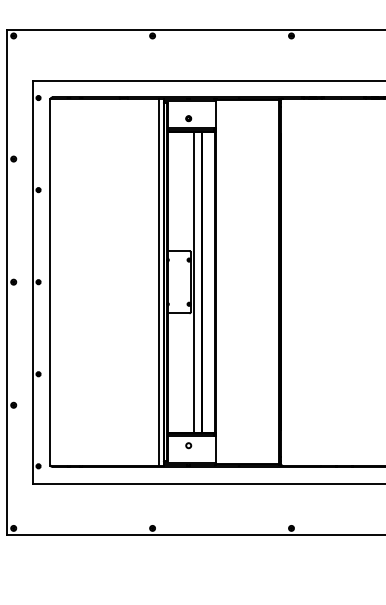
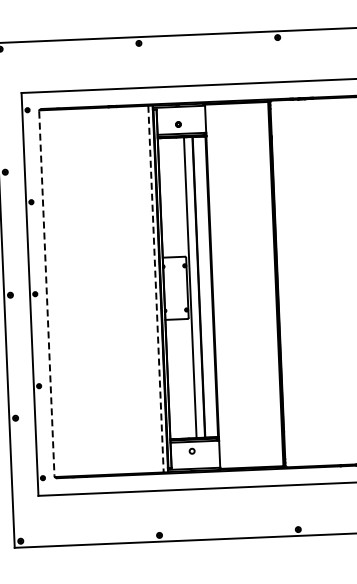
line: (50, 282) -> (47, 294), solid -> dashed
line: (159, 282) -> (156, 289), solid -> dashed

